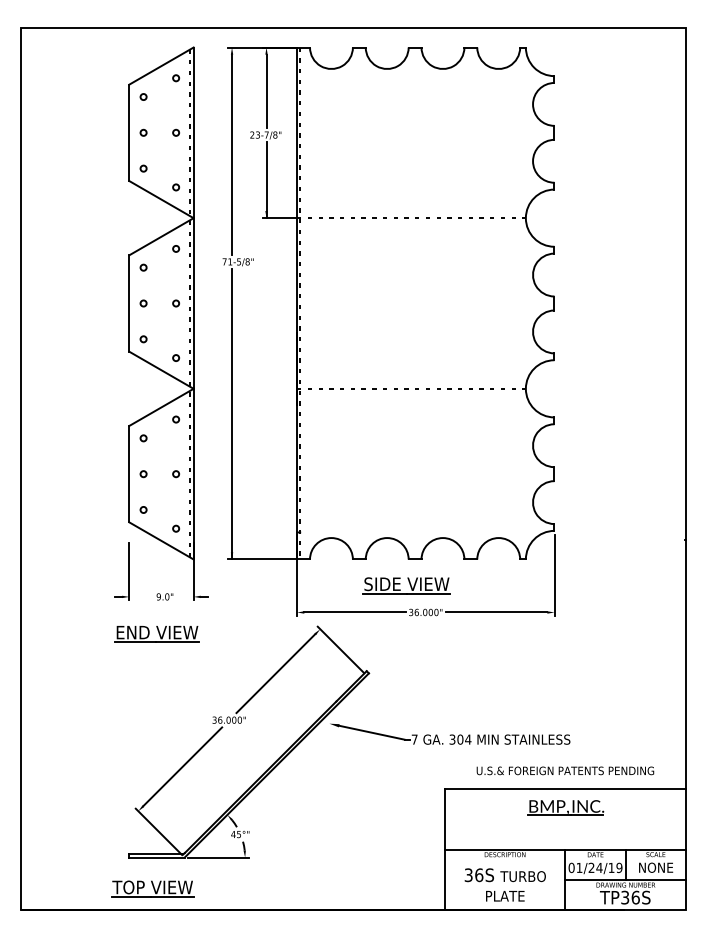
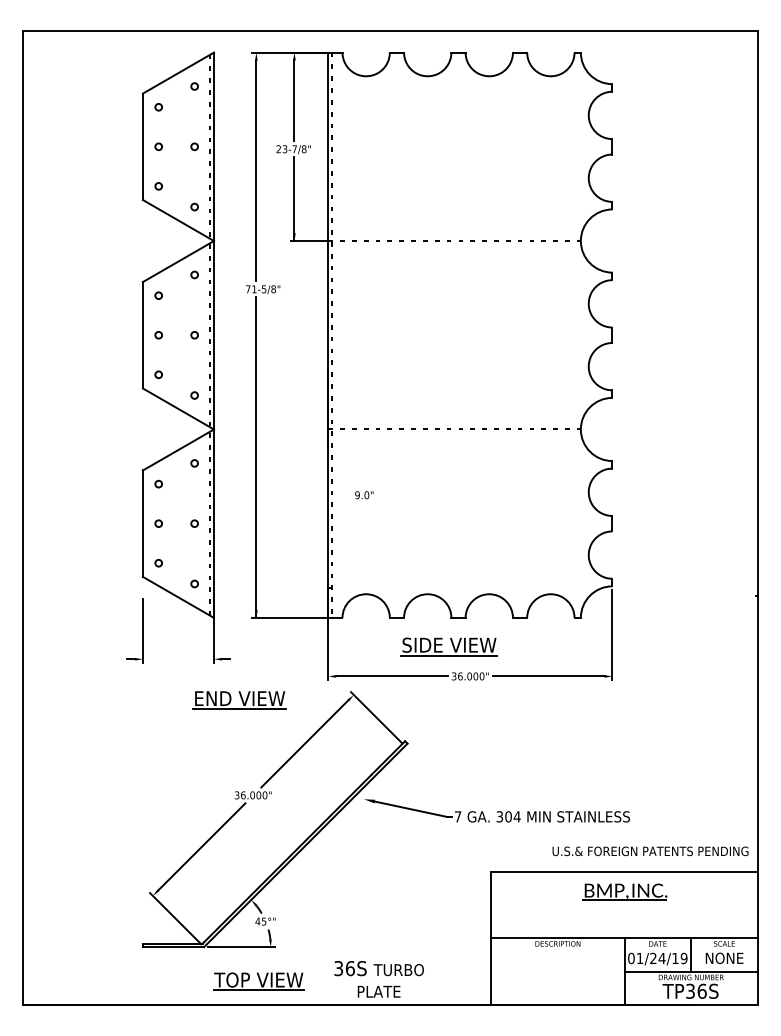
text: (165, 597) -> (364, 495), moved
part: (156, 634) -> (239, 700), moved
text: (565, 771) -> (650, 851), moved
text: (504, 885) -> (378, 979), moved
part: (152, 888) -> (258, 981), moved

